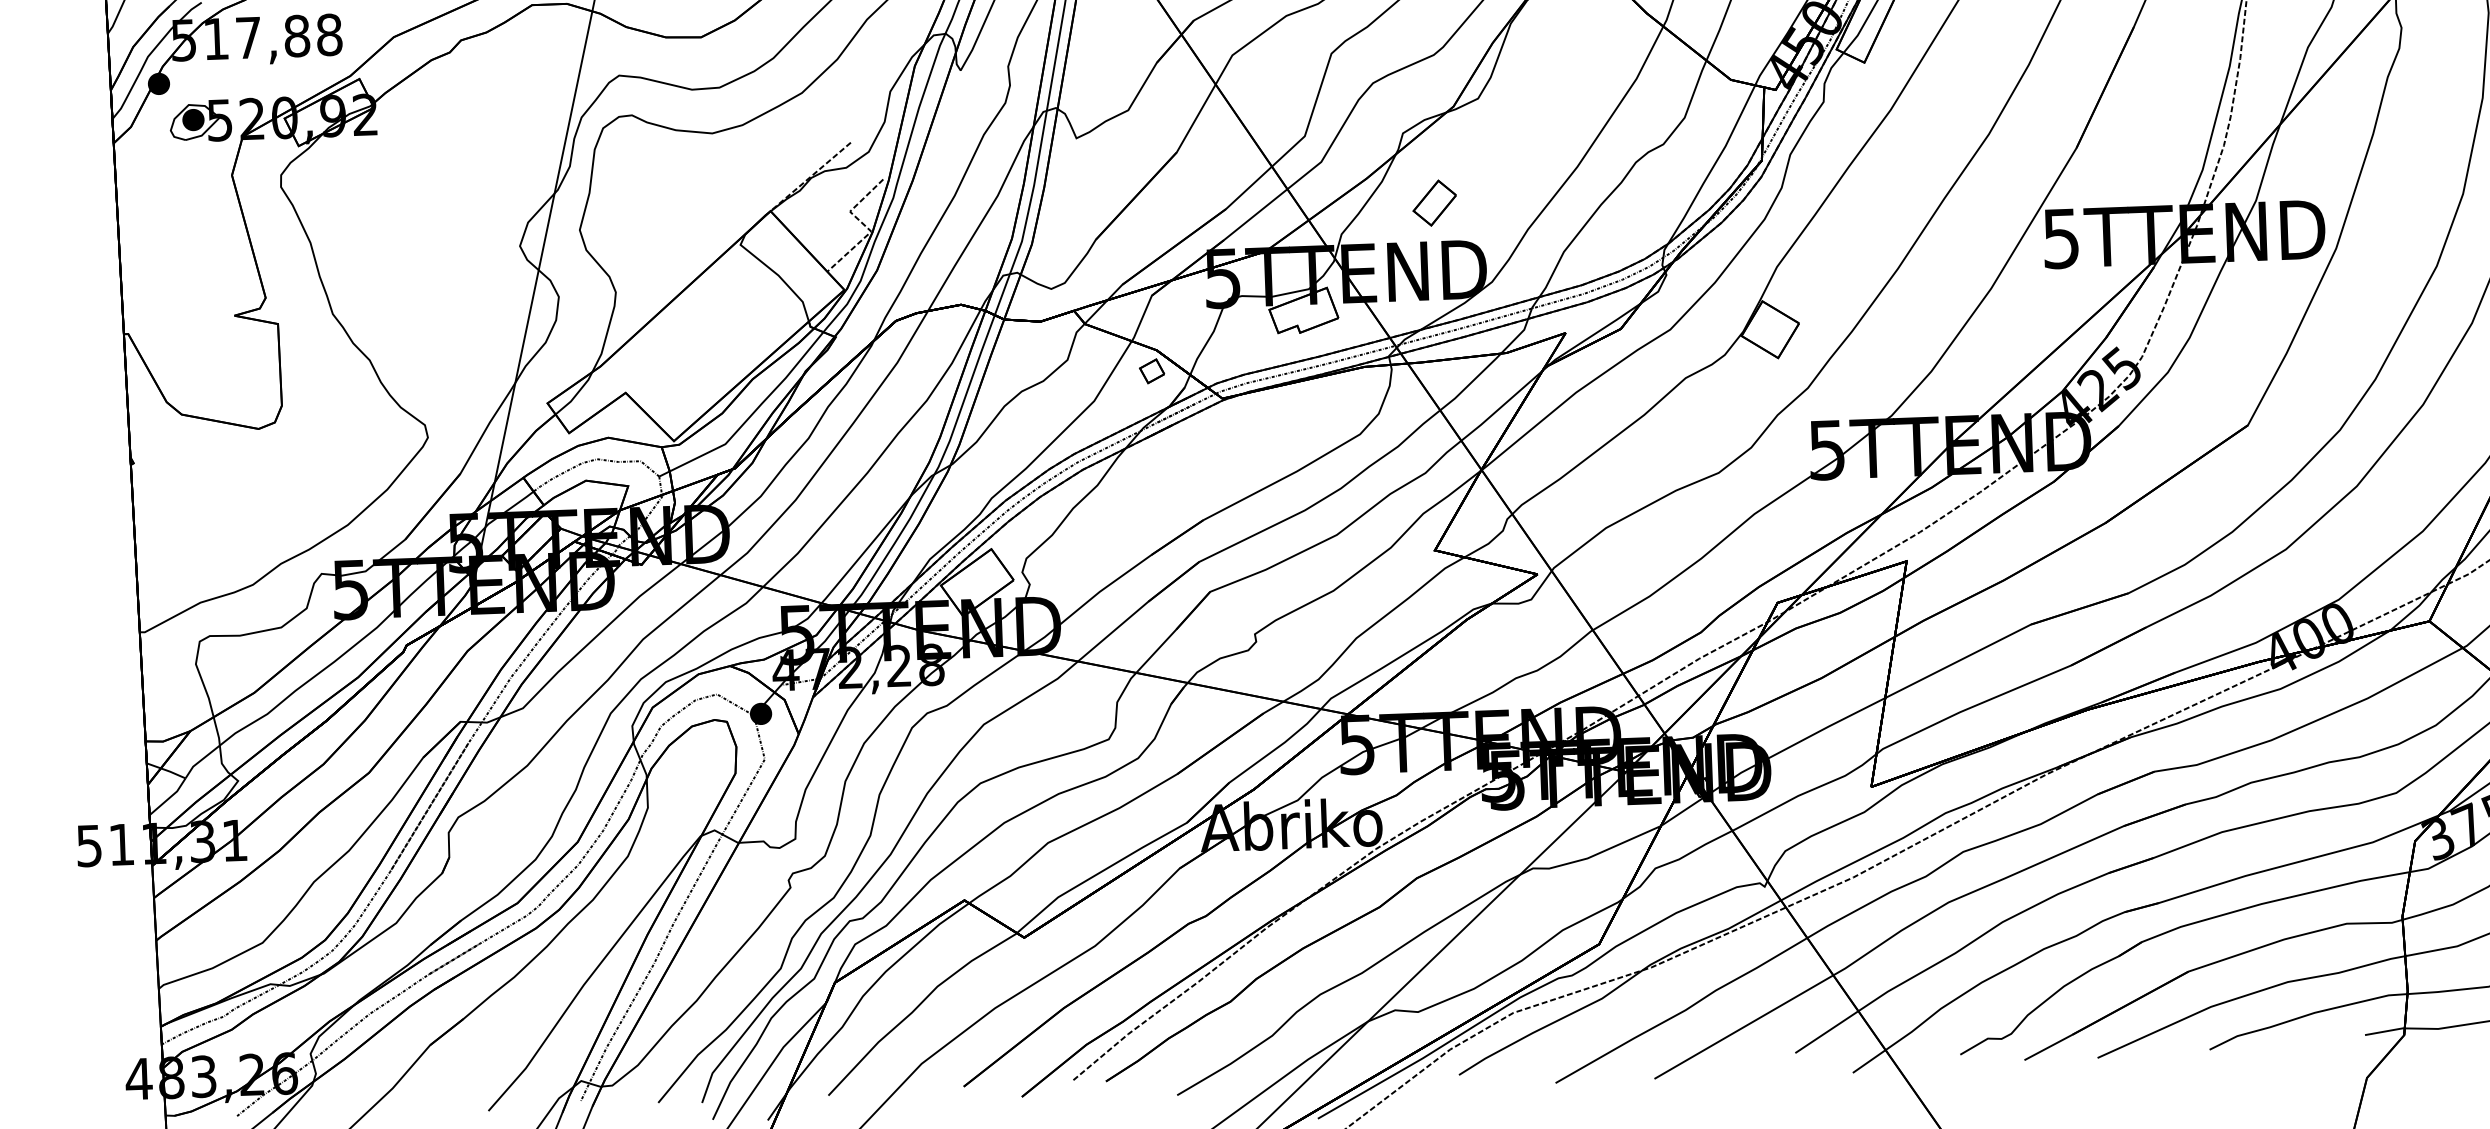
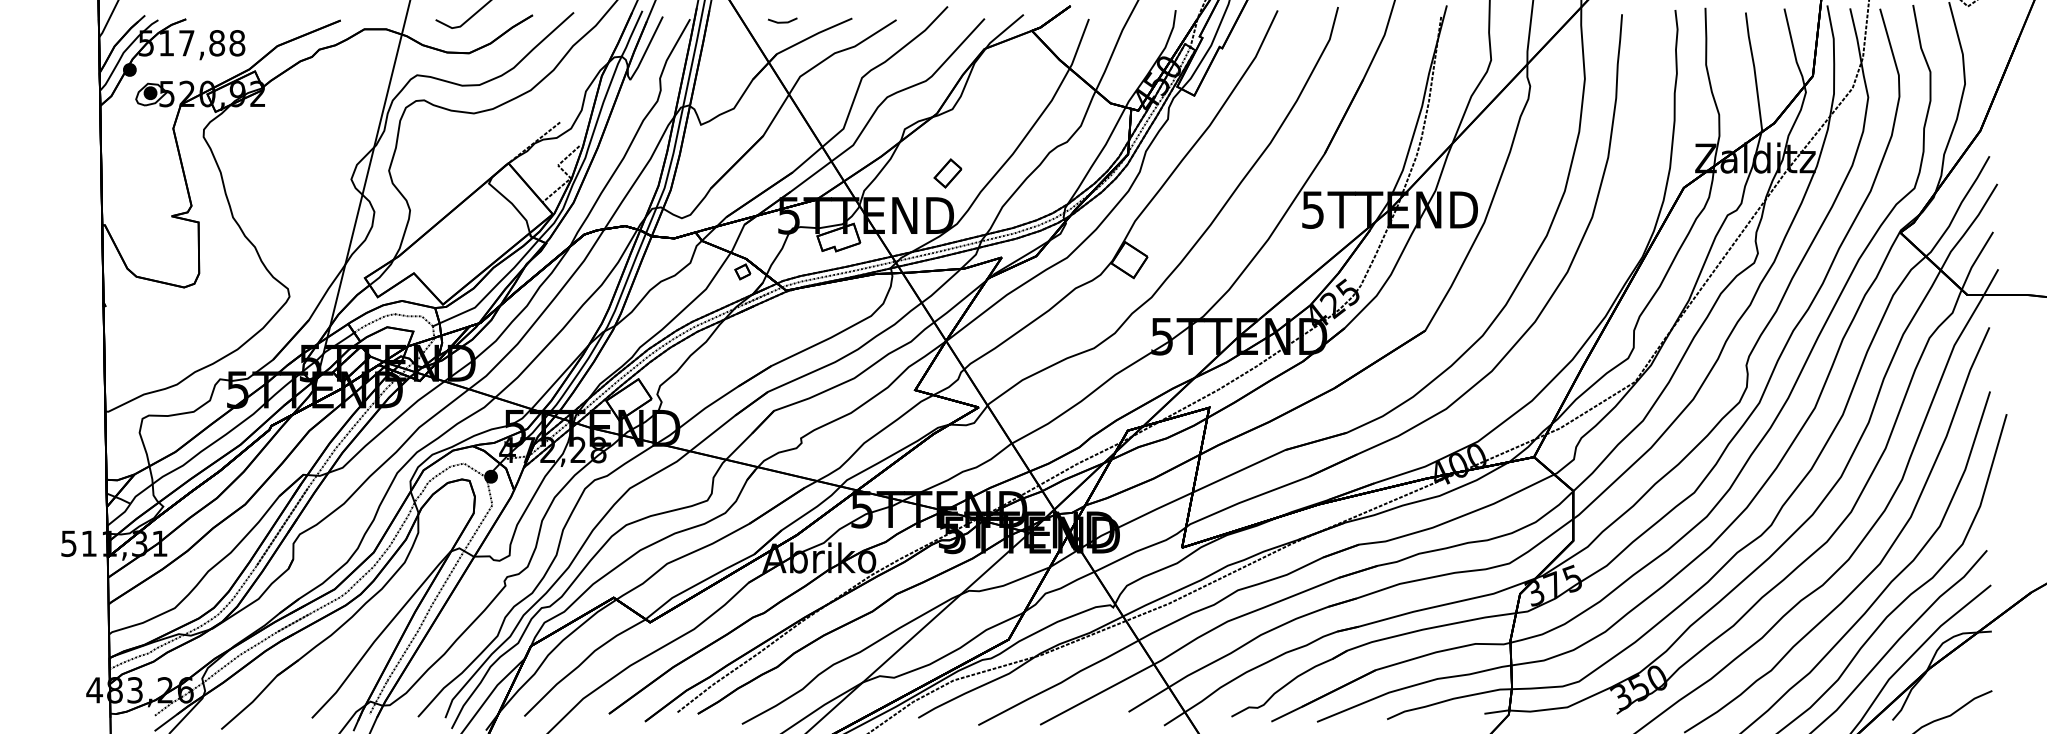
part: (1433, 203) -> (947, 173), moved

